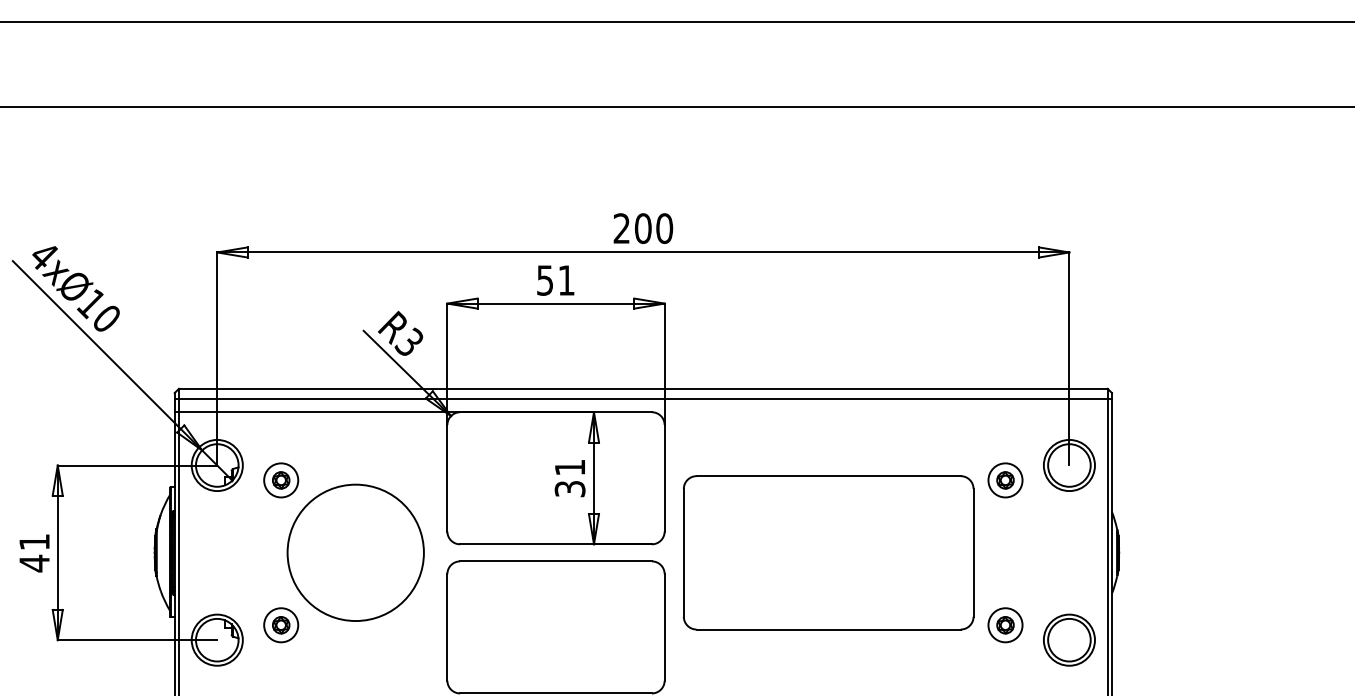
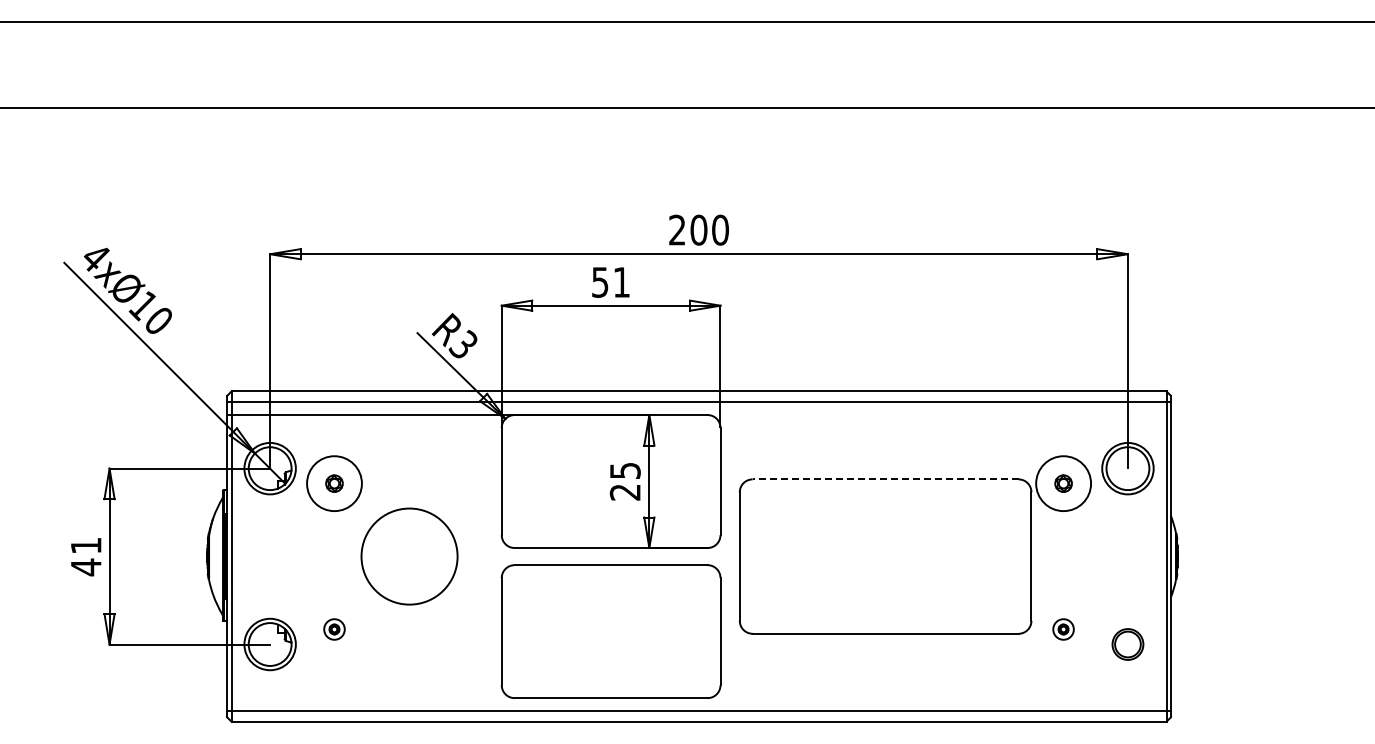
line: (828, 476) -> (885, 479), solid -> dashed
text: (570, 478) -> (625, 481), 31 -> 25
circle: (281, 480) -> (334, 483), size x1.6
circle: (1005, 480) -> (1063, 483), size x1.6
circle: (355, 552) -> (409, 556), size x0.7
part: (281, 625) -> (334, 629), size x0.6
part: (1005, 625) -> (1063, 629), size x0.6
part: (1068, 640) -> (1127, 644), size x0.6

